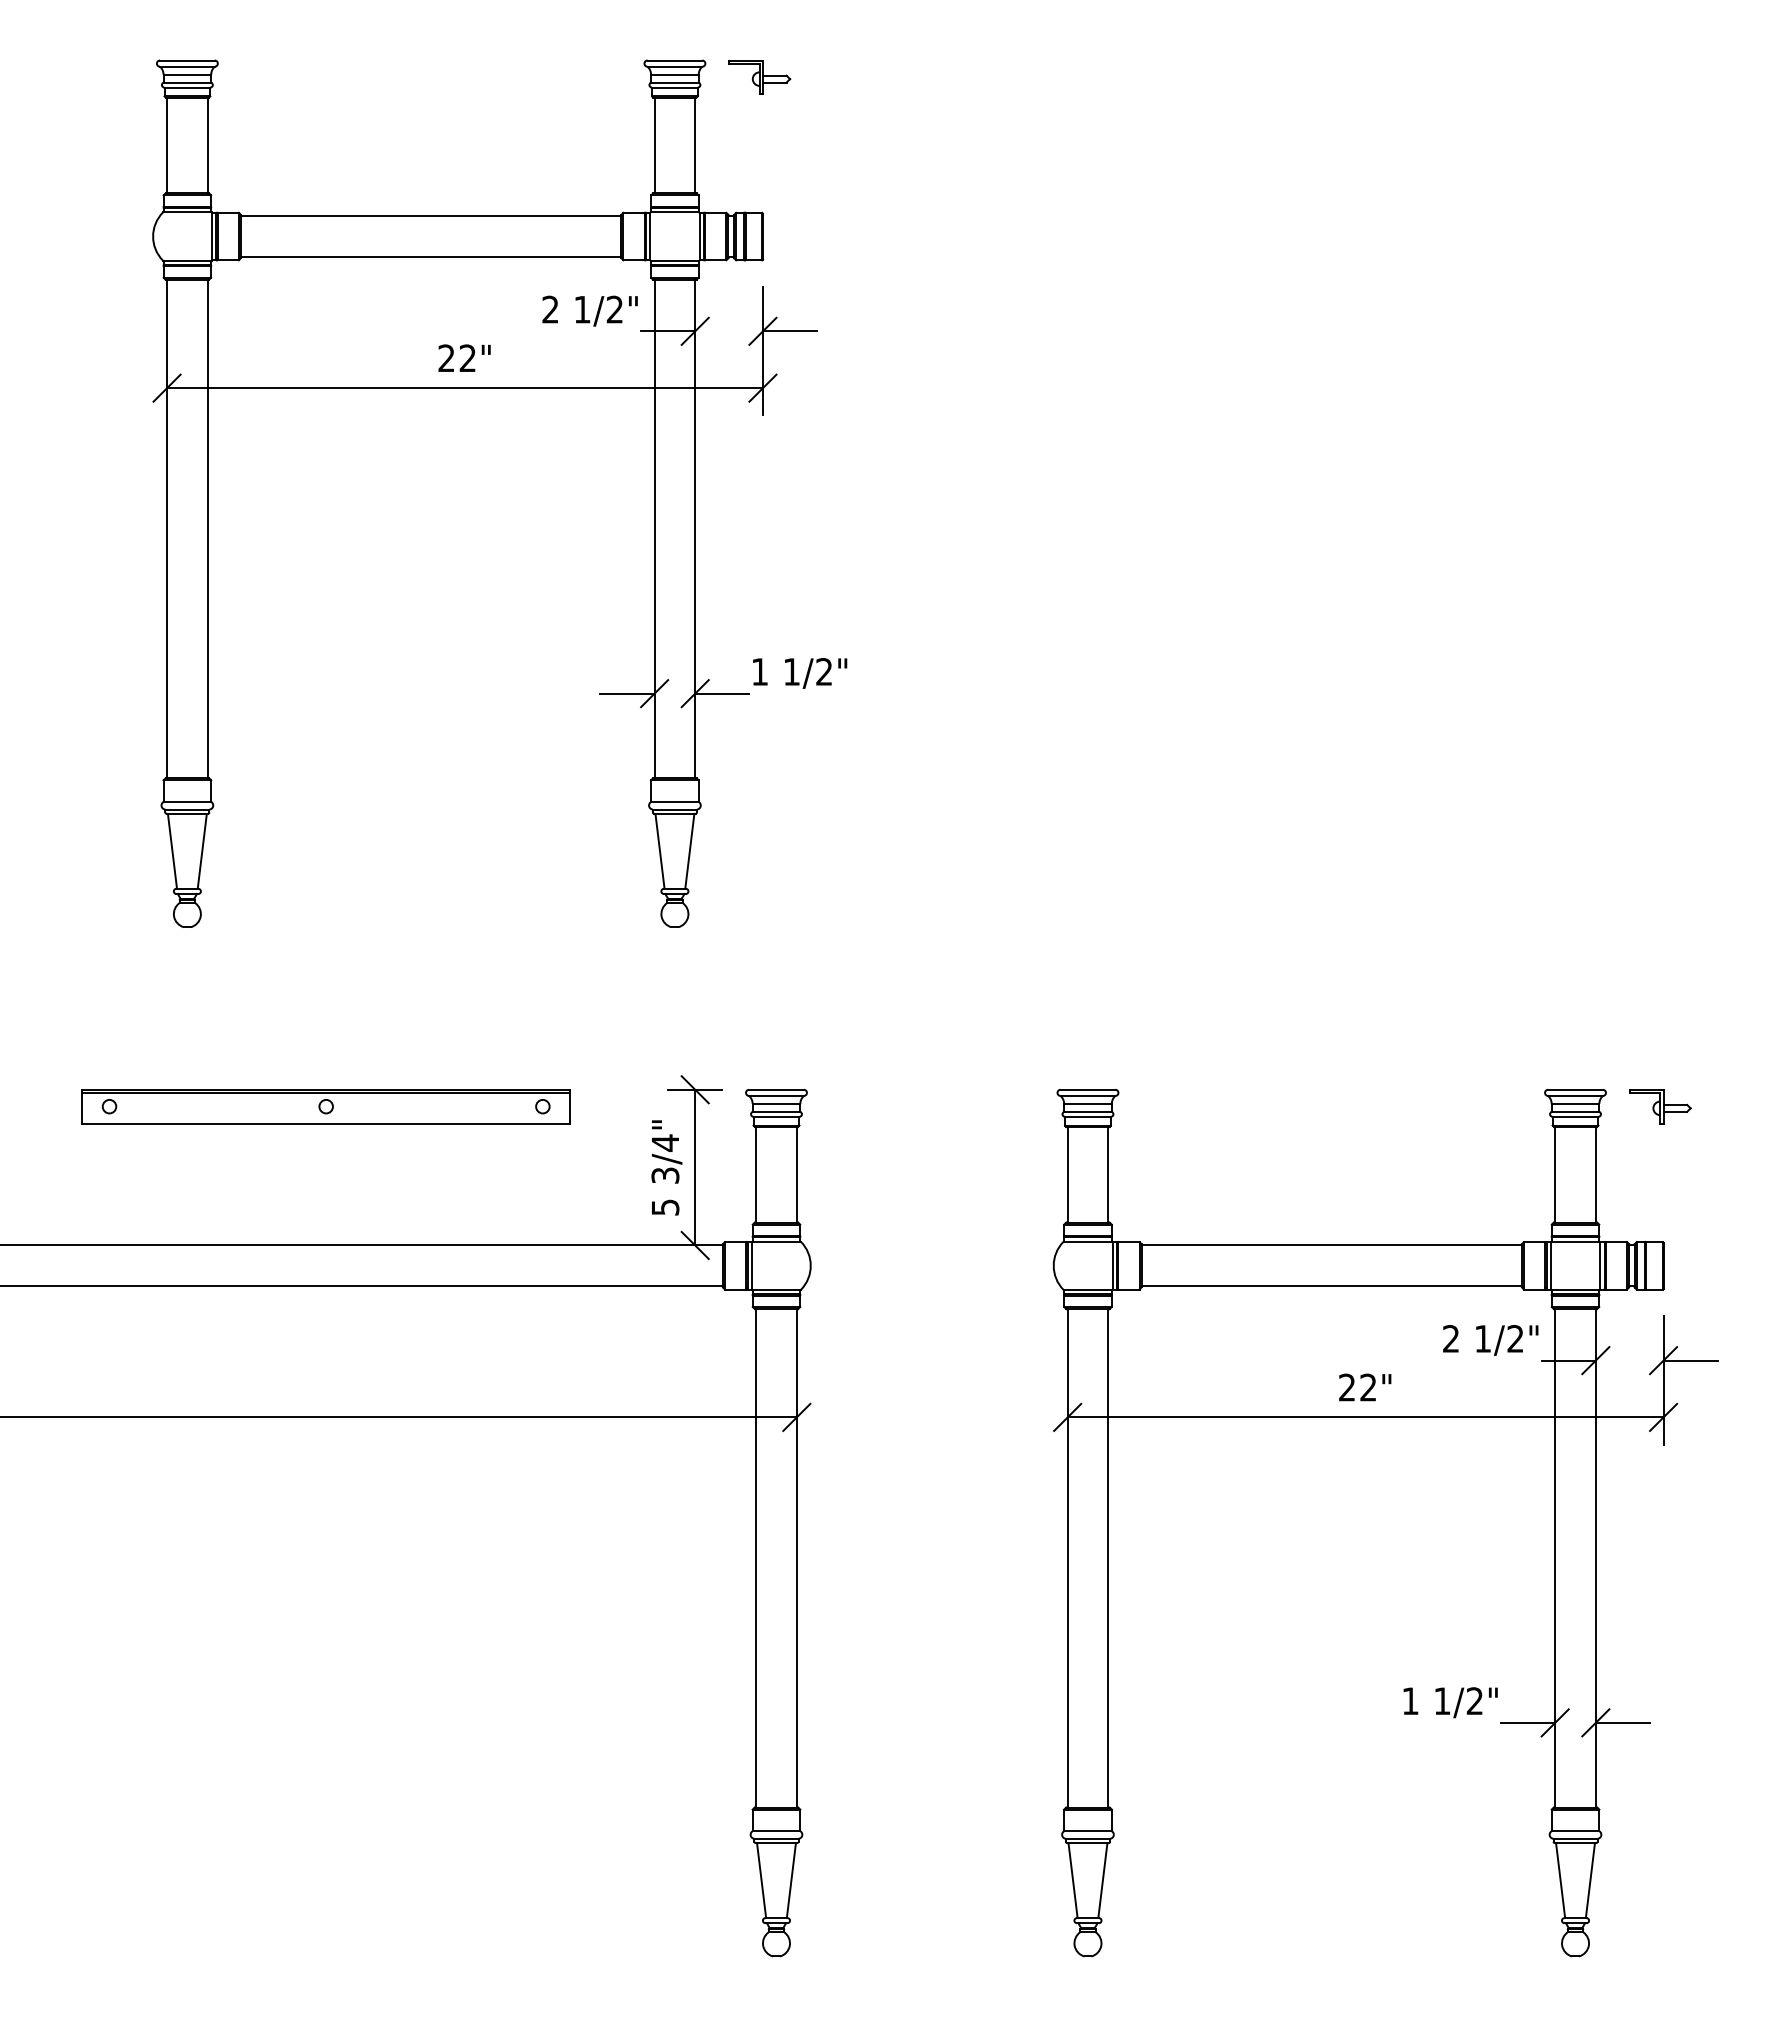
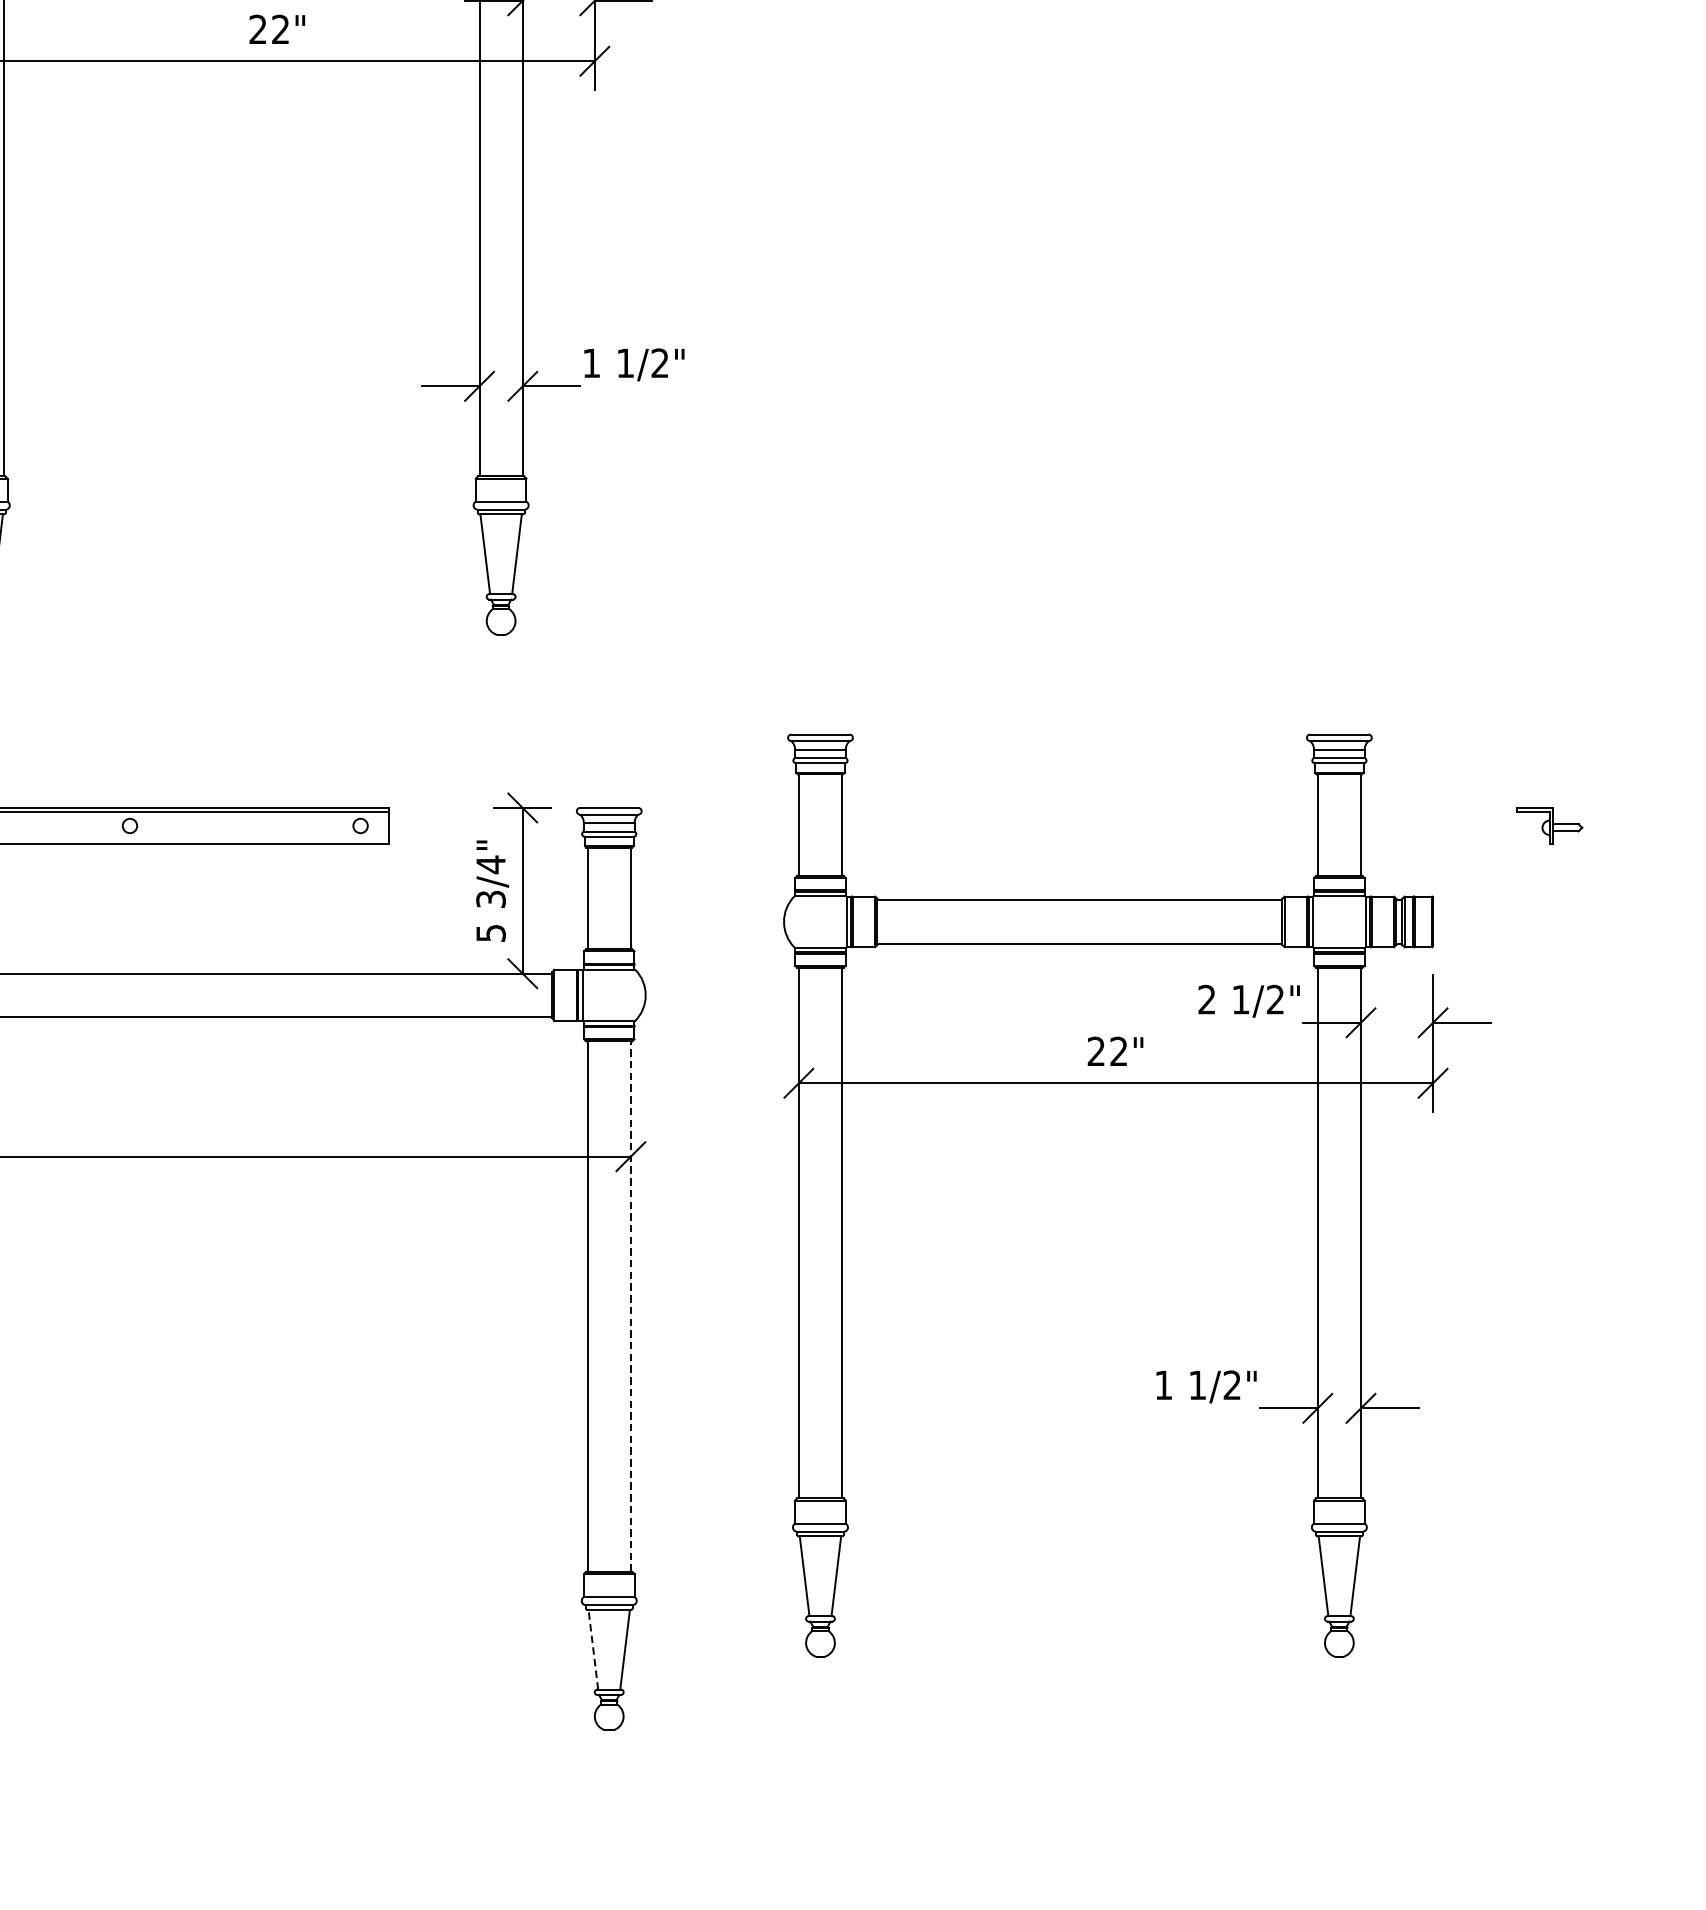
part: (1385, 1417) -> (1137, 1083), moved
line: (796, 1557) -> (630, 1305), solid -> dashed
line: (761, 1880) -> (593, 1649), solid -> dashed

